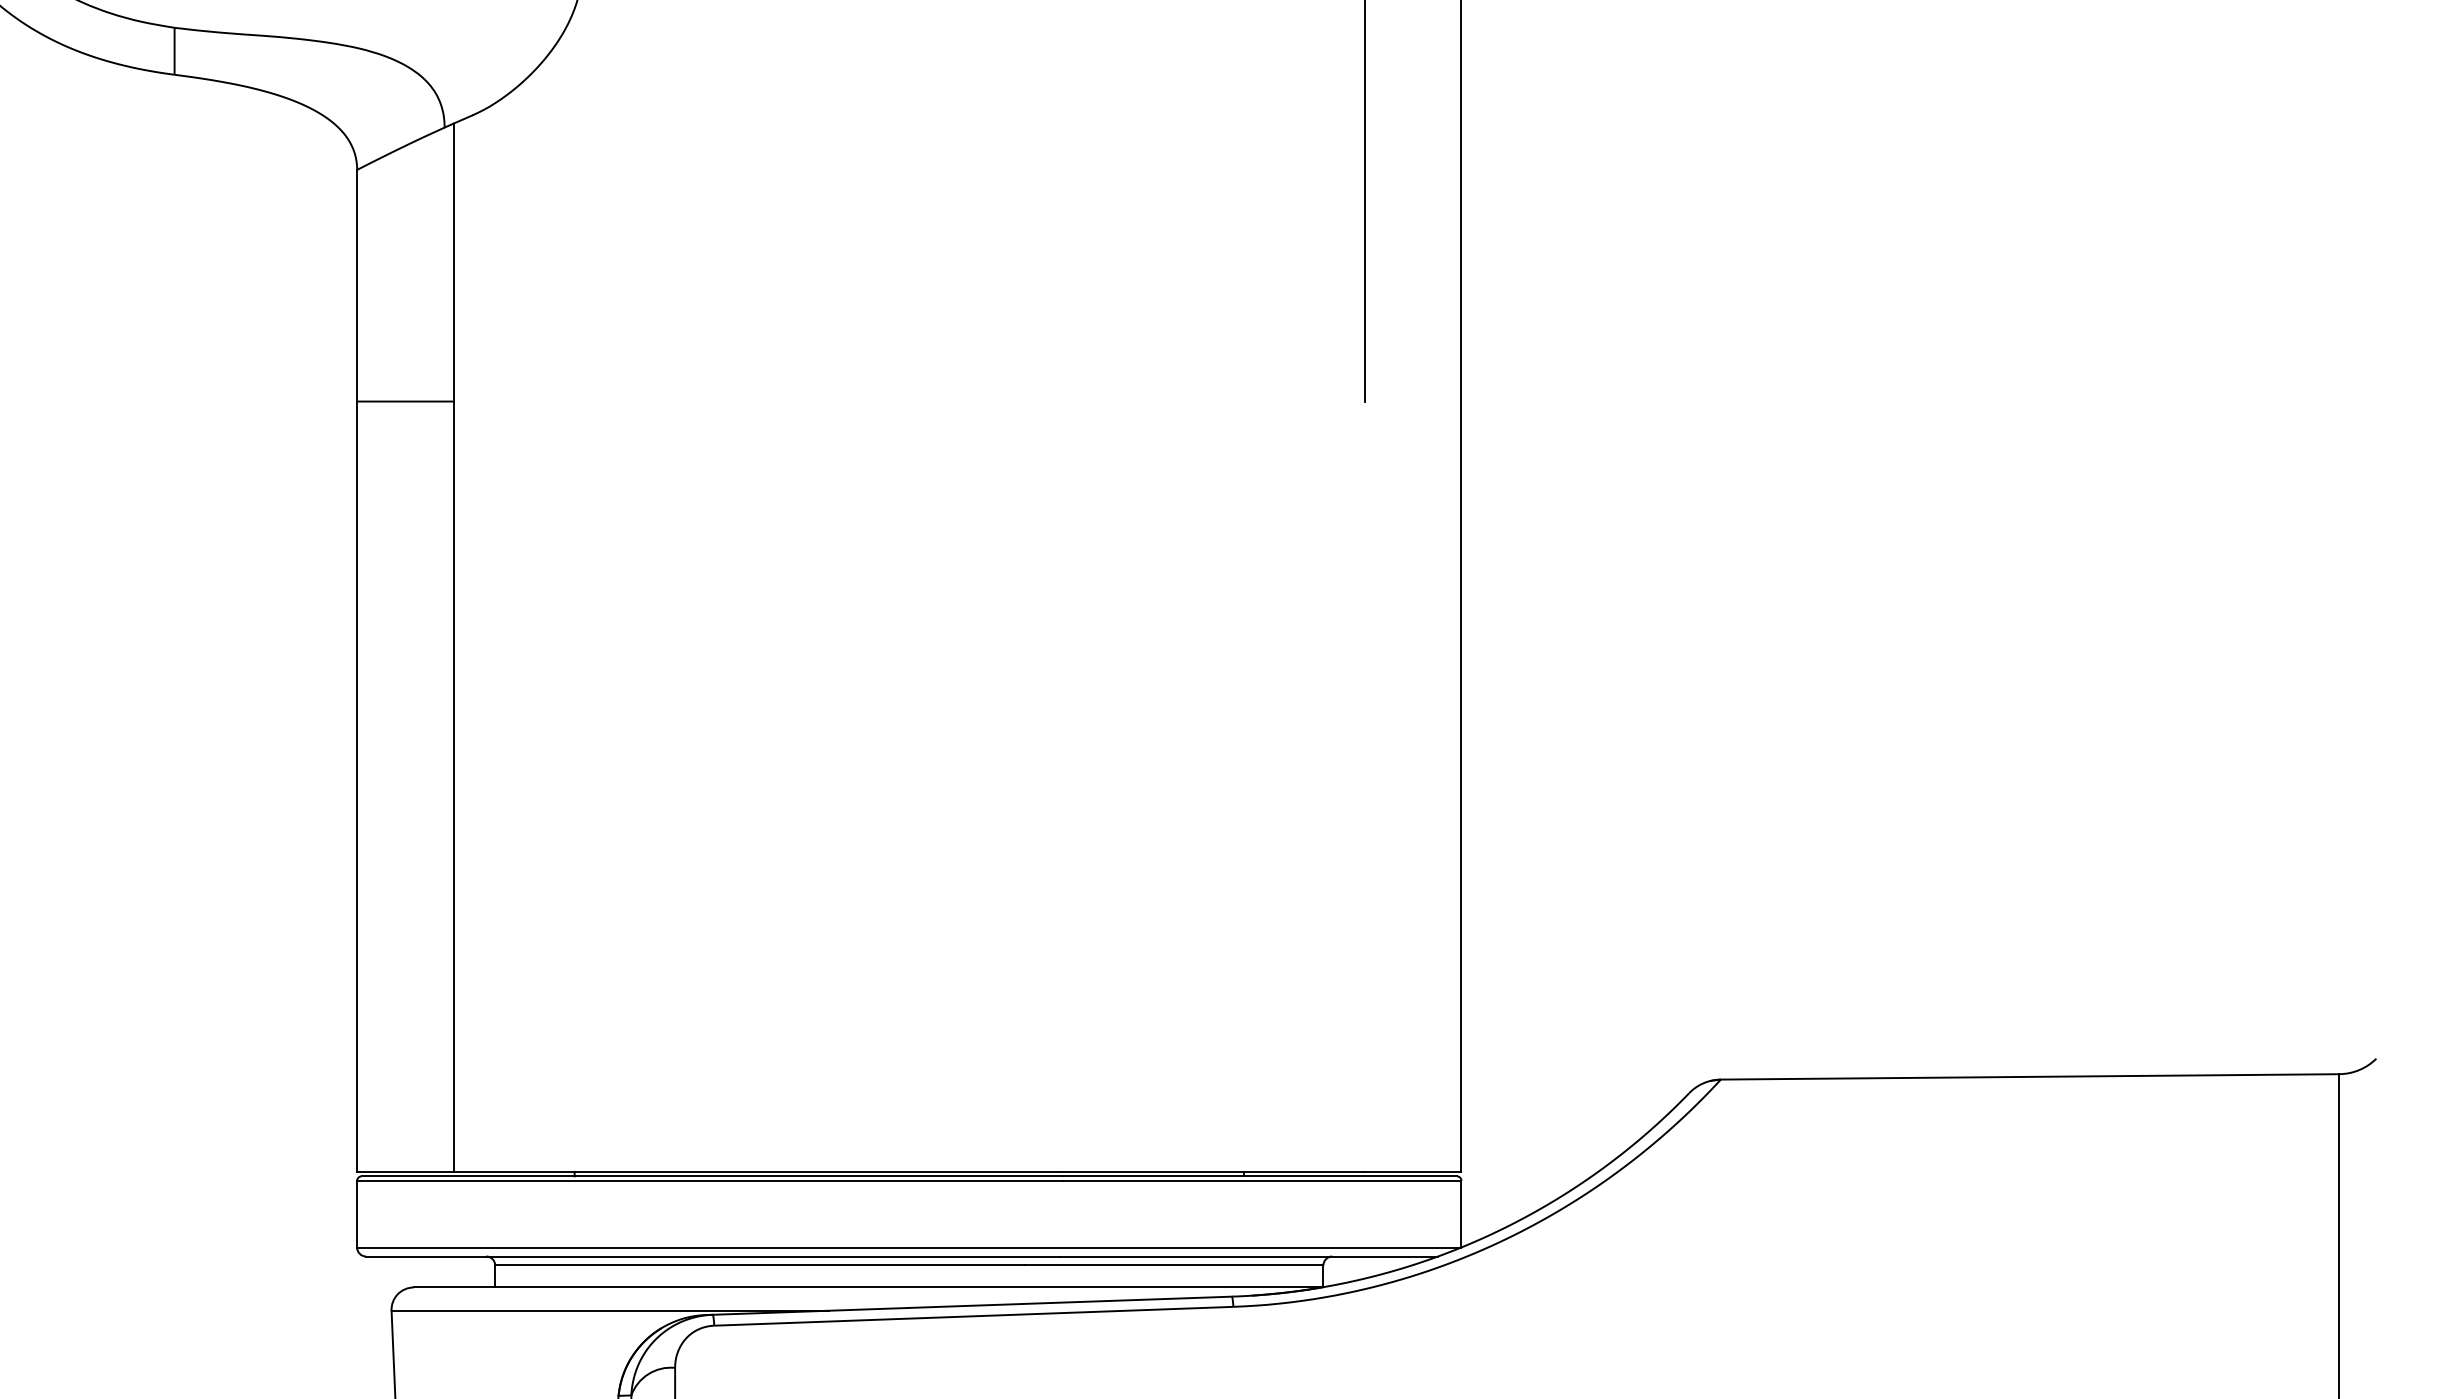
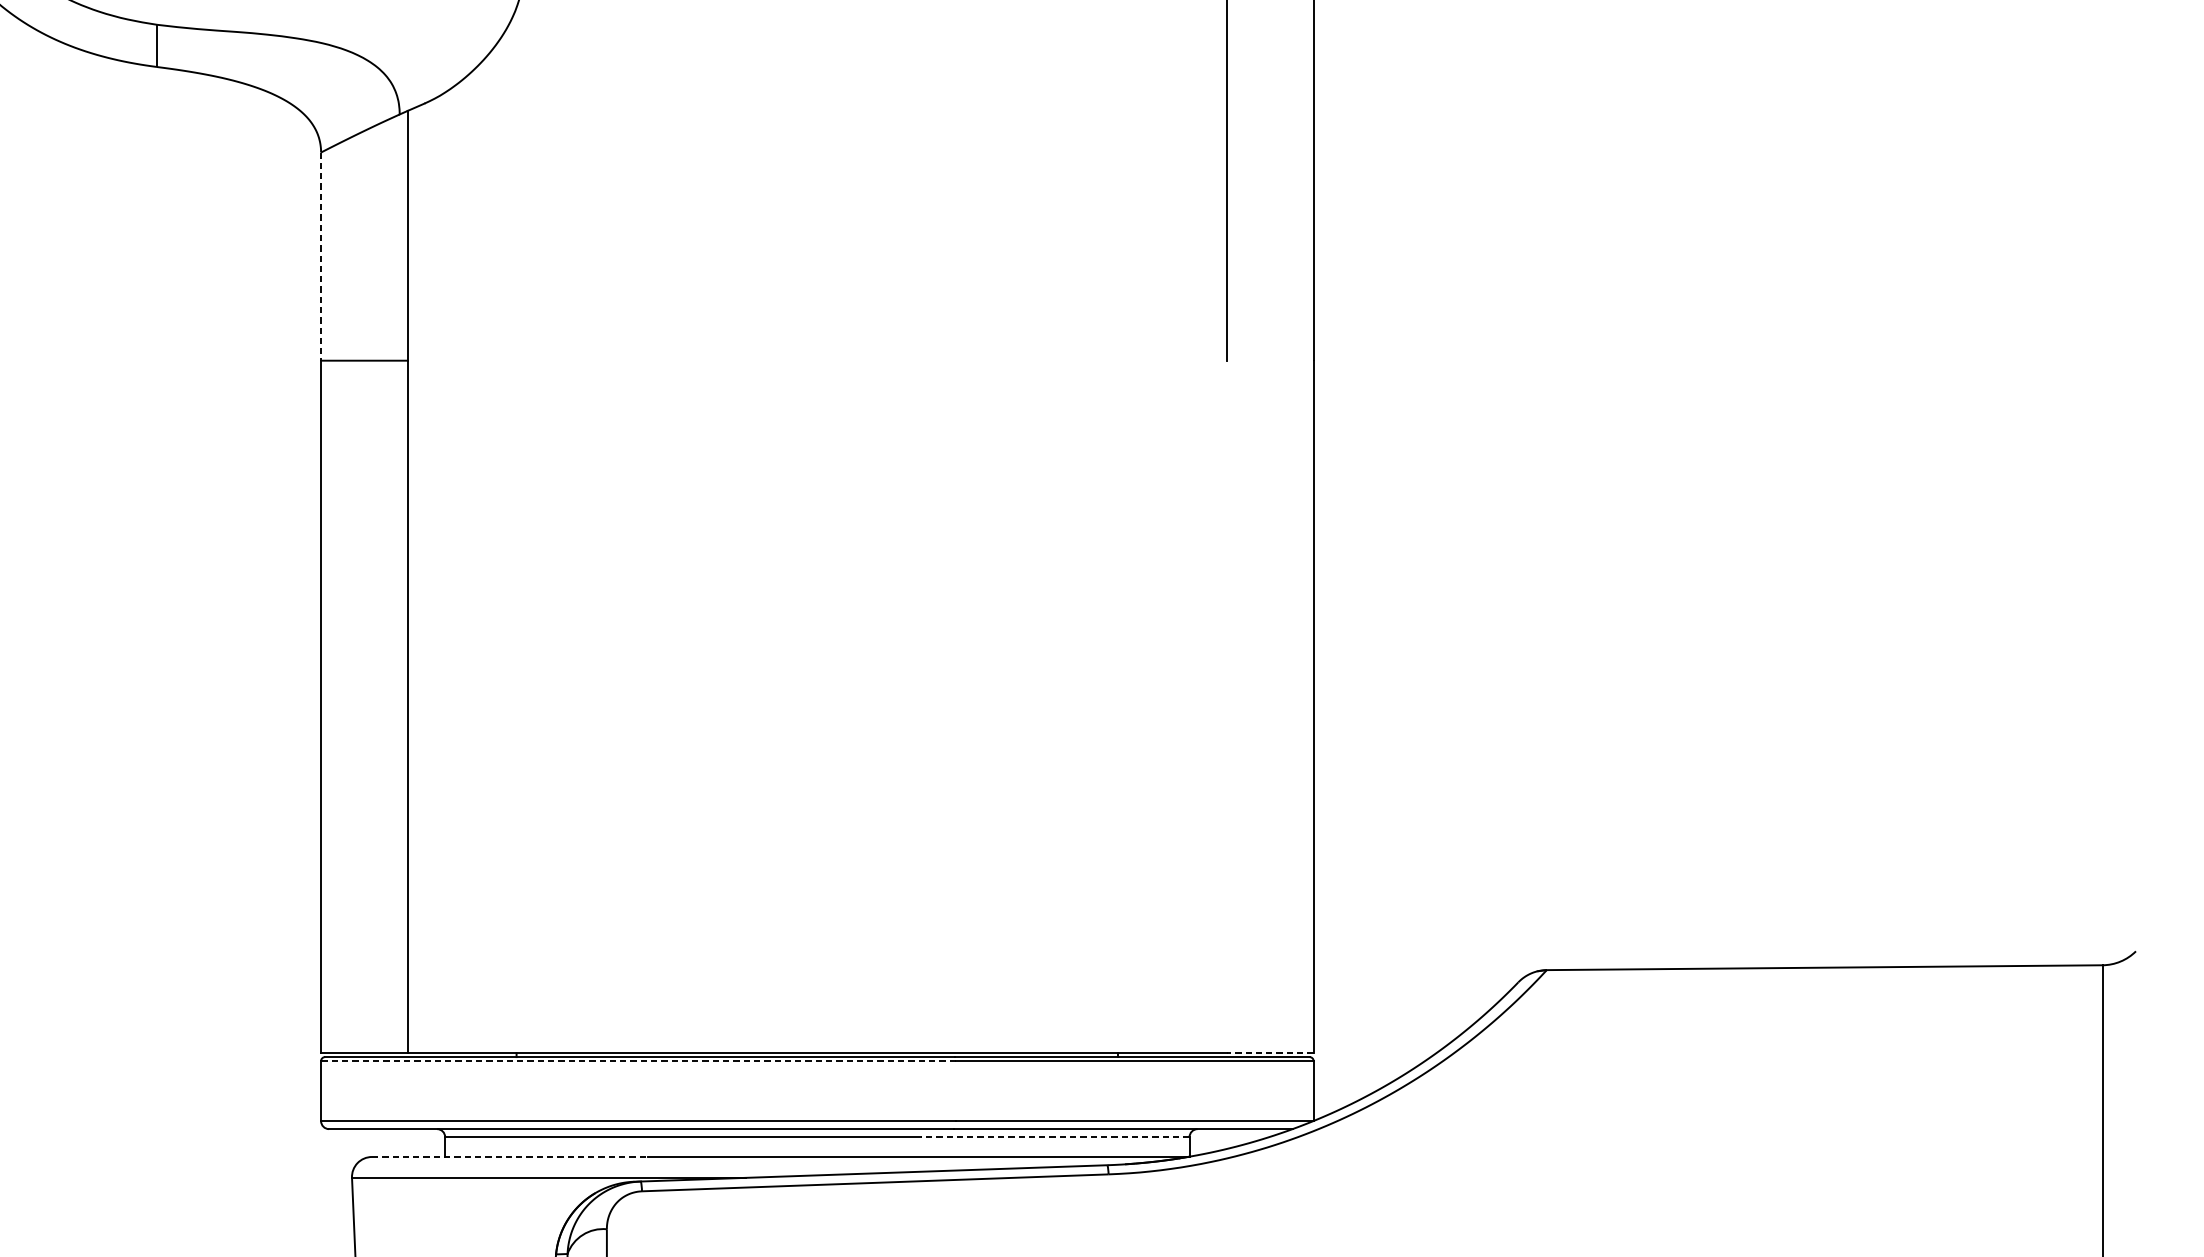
line: (357, 285) -> (321, 256), solid -> dashed
line: (1412, 1171) -> (1269, 1052), solid -> dashed
line: (709, 1180) -> (637, 1060), solid -> dashed
line: (1173, 1265) -> (1054, 1137), solid -> dashed
line: (567, 1287) -> (510, 1156), solid -> dashed

